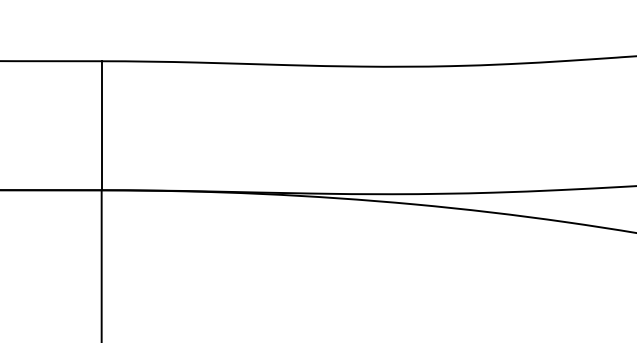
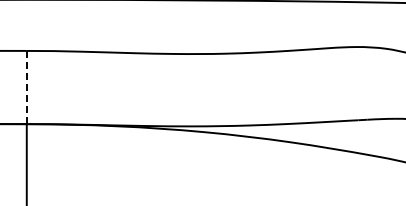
line: (101, 125) -> (26, 87), solid -> dashed

